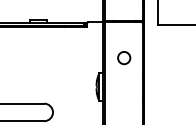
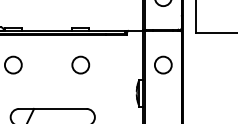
circle: (38, 57) -> (80, 64), added
circle: (124, 57) -> (163, 64), size x1.43

